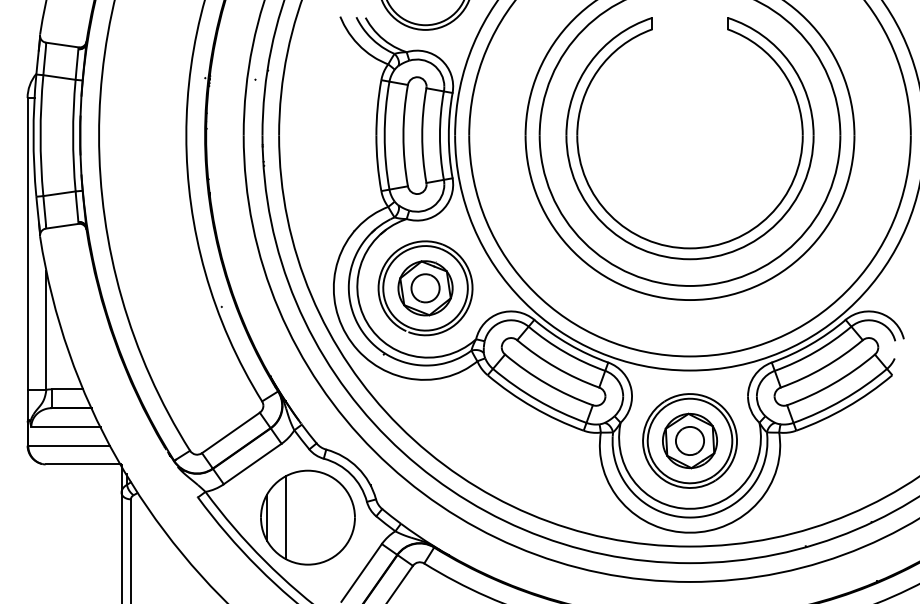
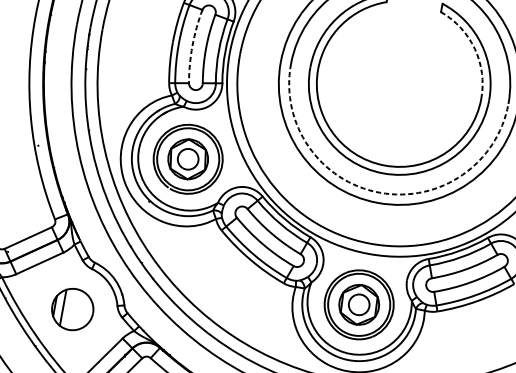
arc: (782, 70) -> (475, 49), solid -> dashed
arc: (403, 135) -> (192, 45), solid -> dashed
arc: (690, 285) -> (380, 192), solid -> dashed
part: (307, 517) -> (72, 309), size x0.6

